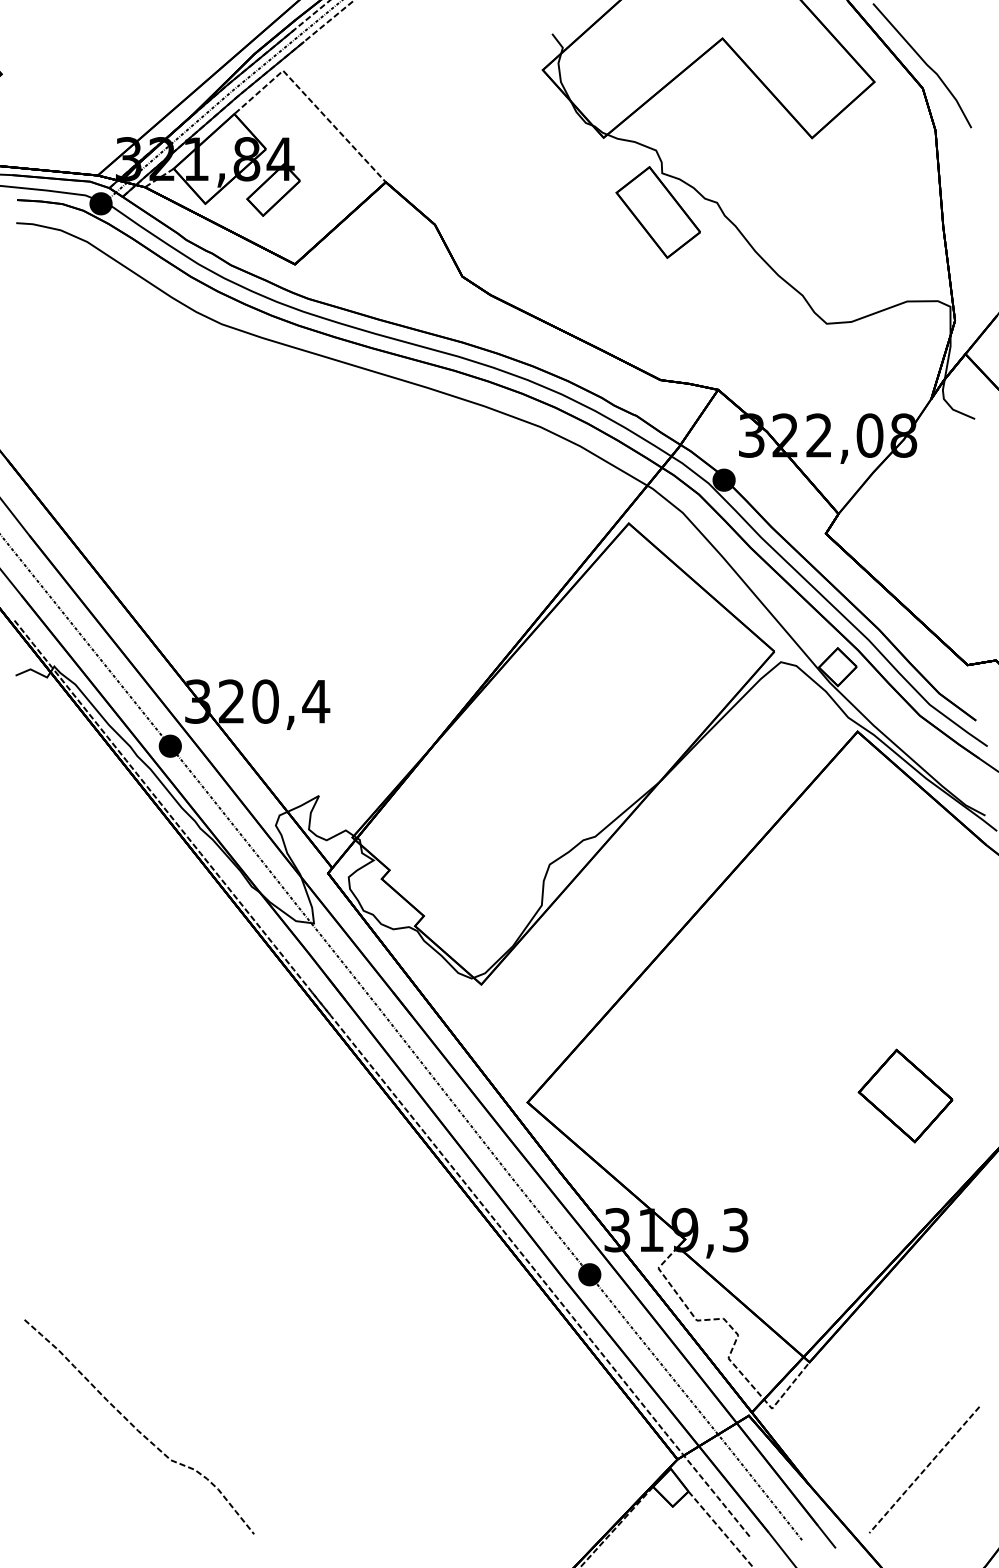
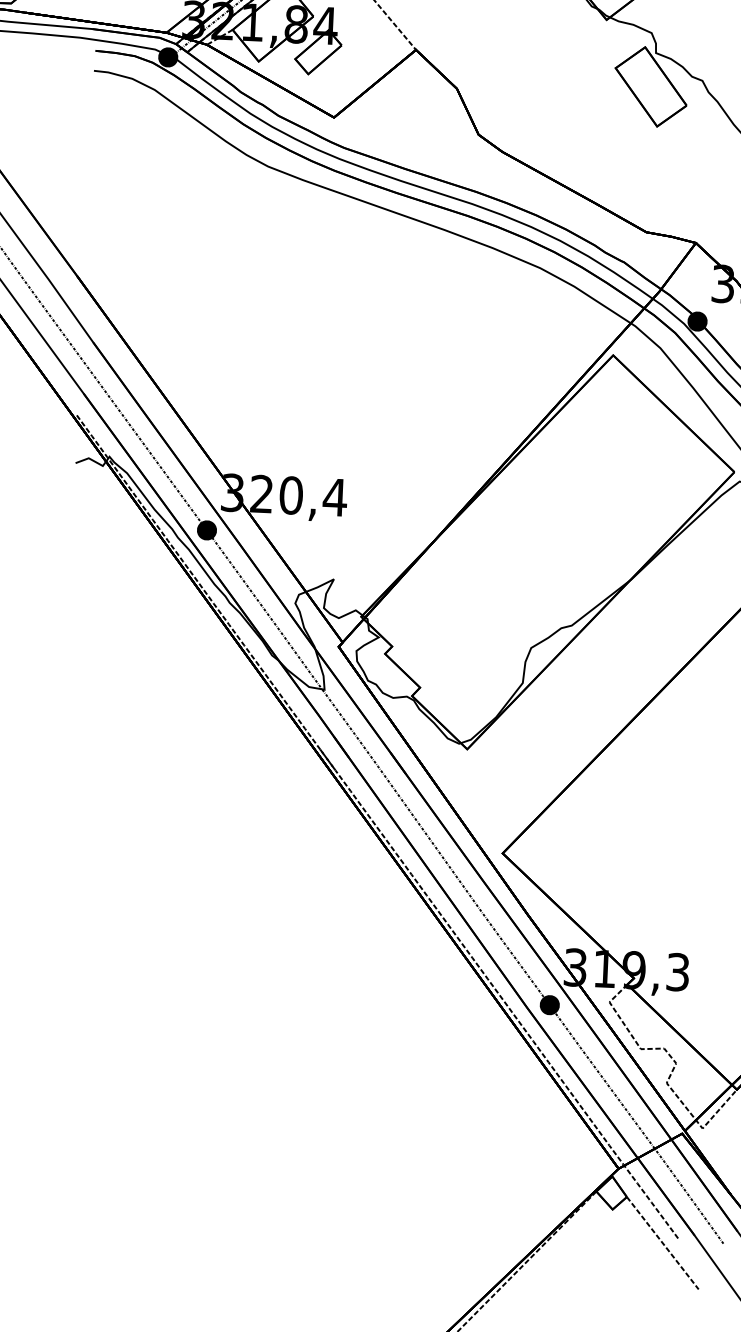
curve: (138, 1429) -> (152, 1121), removed

